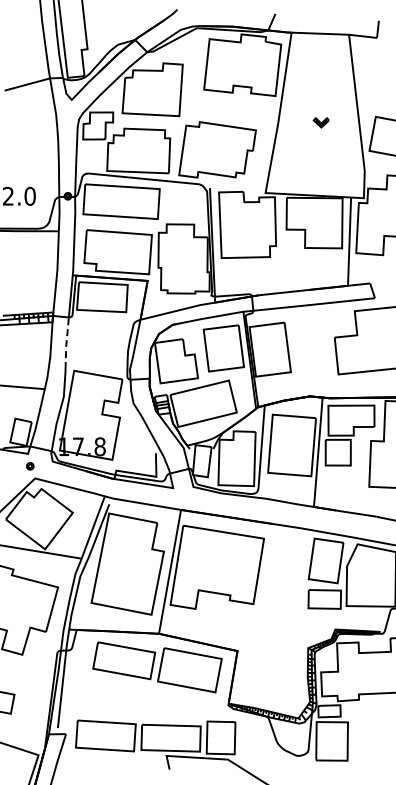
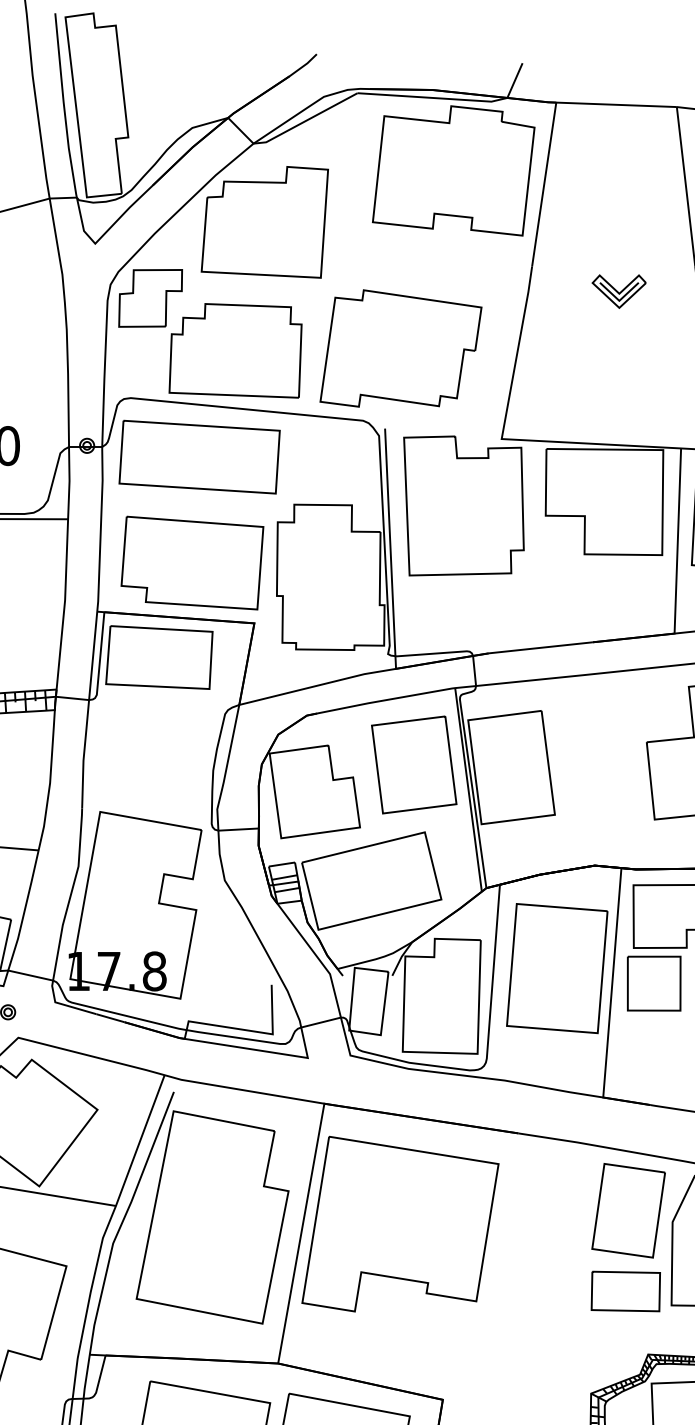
part: (320, 122) -> (616, 291), size x1.67
line: (66, 342) -> (84, 752), dashed -> solid

